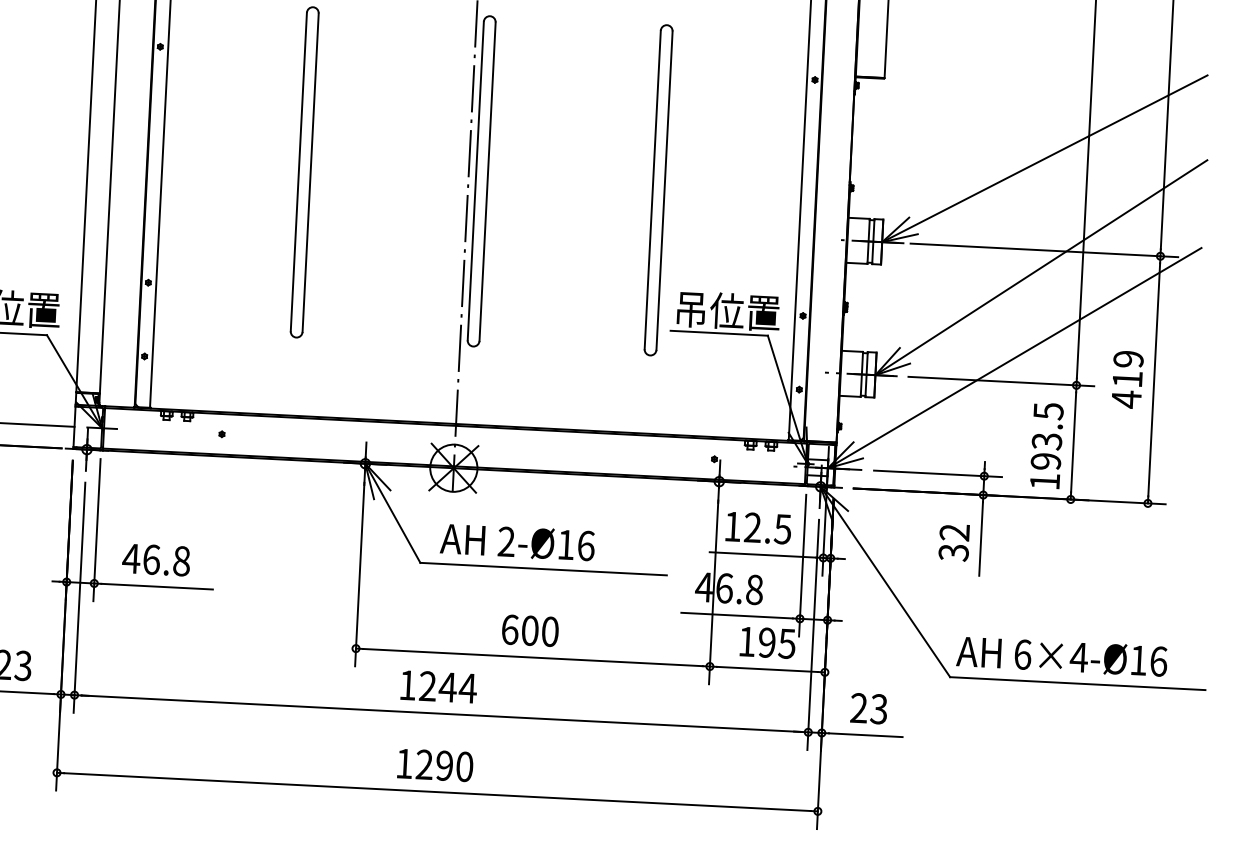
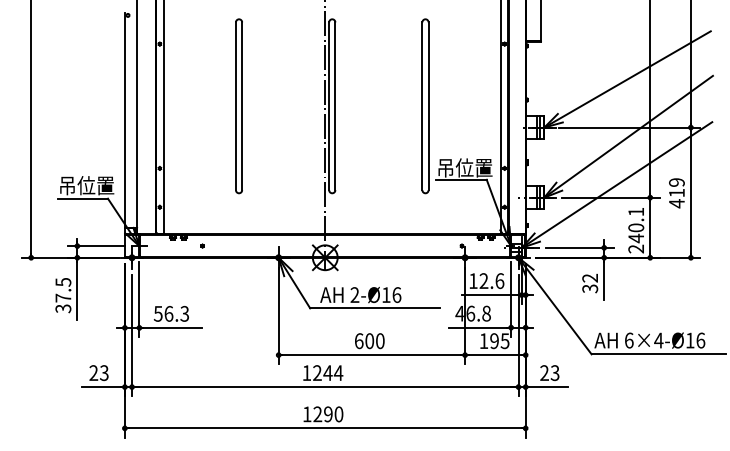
text: (1047, 446) -> (636, 230), 193.5 -> 240.1
text: (782, 528) -> (499, 280), 12.5 -> 12.6
text: (156, 559) -> (171, 313), 46.8 -> 56.3

